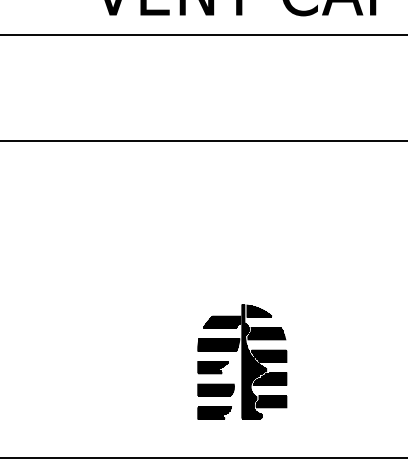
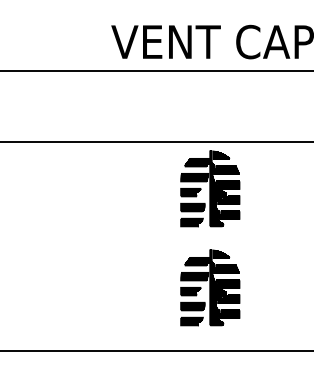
part: (242, 211) -> (210, 188), added

